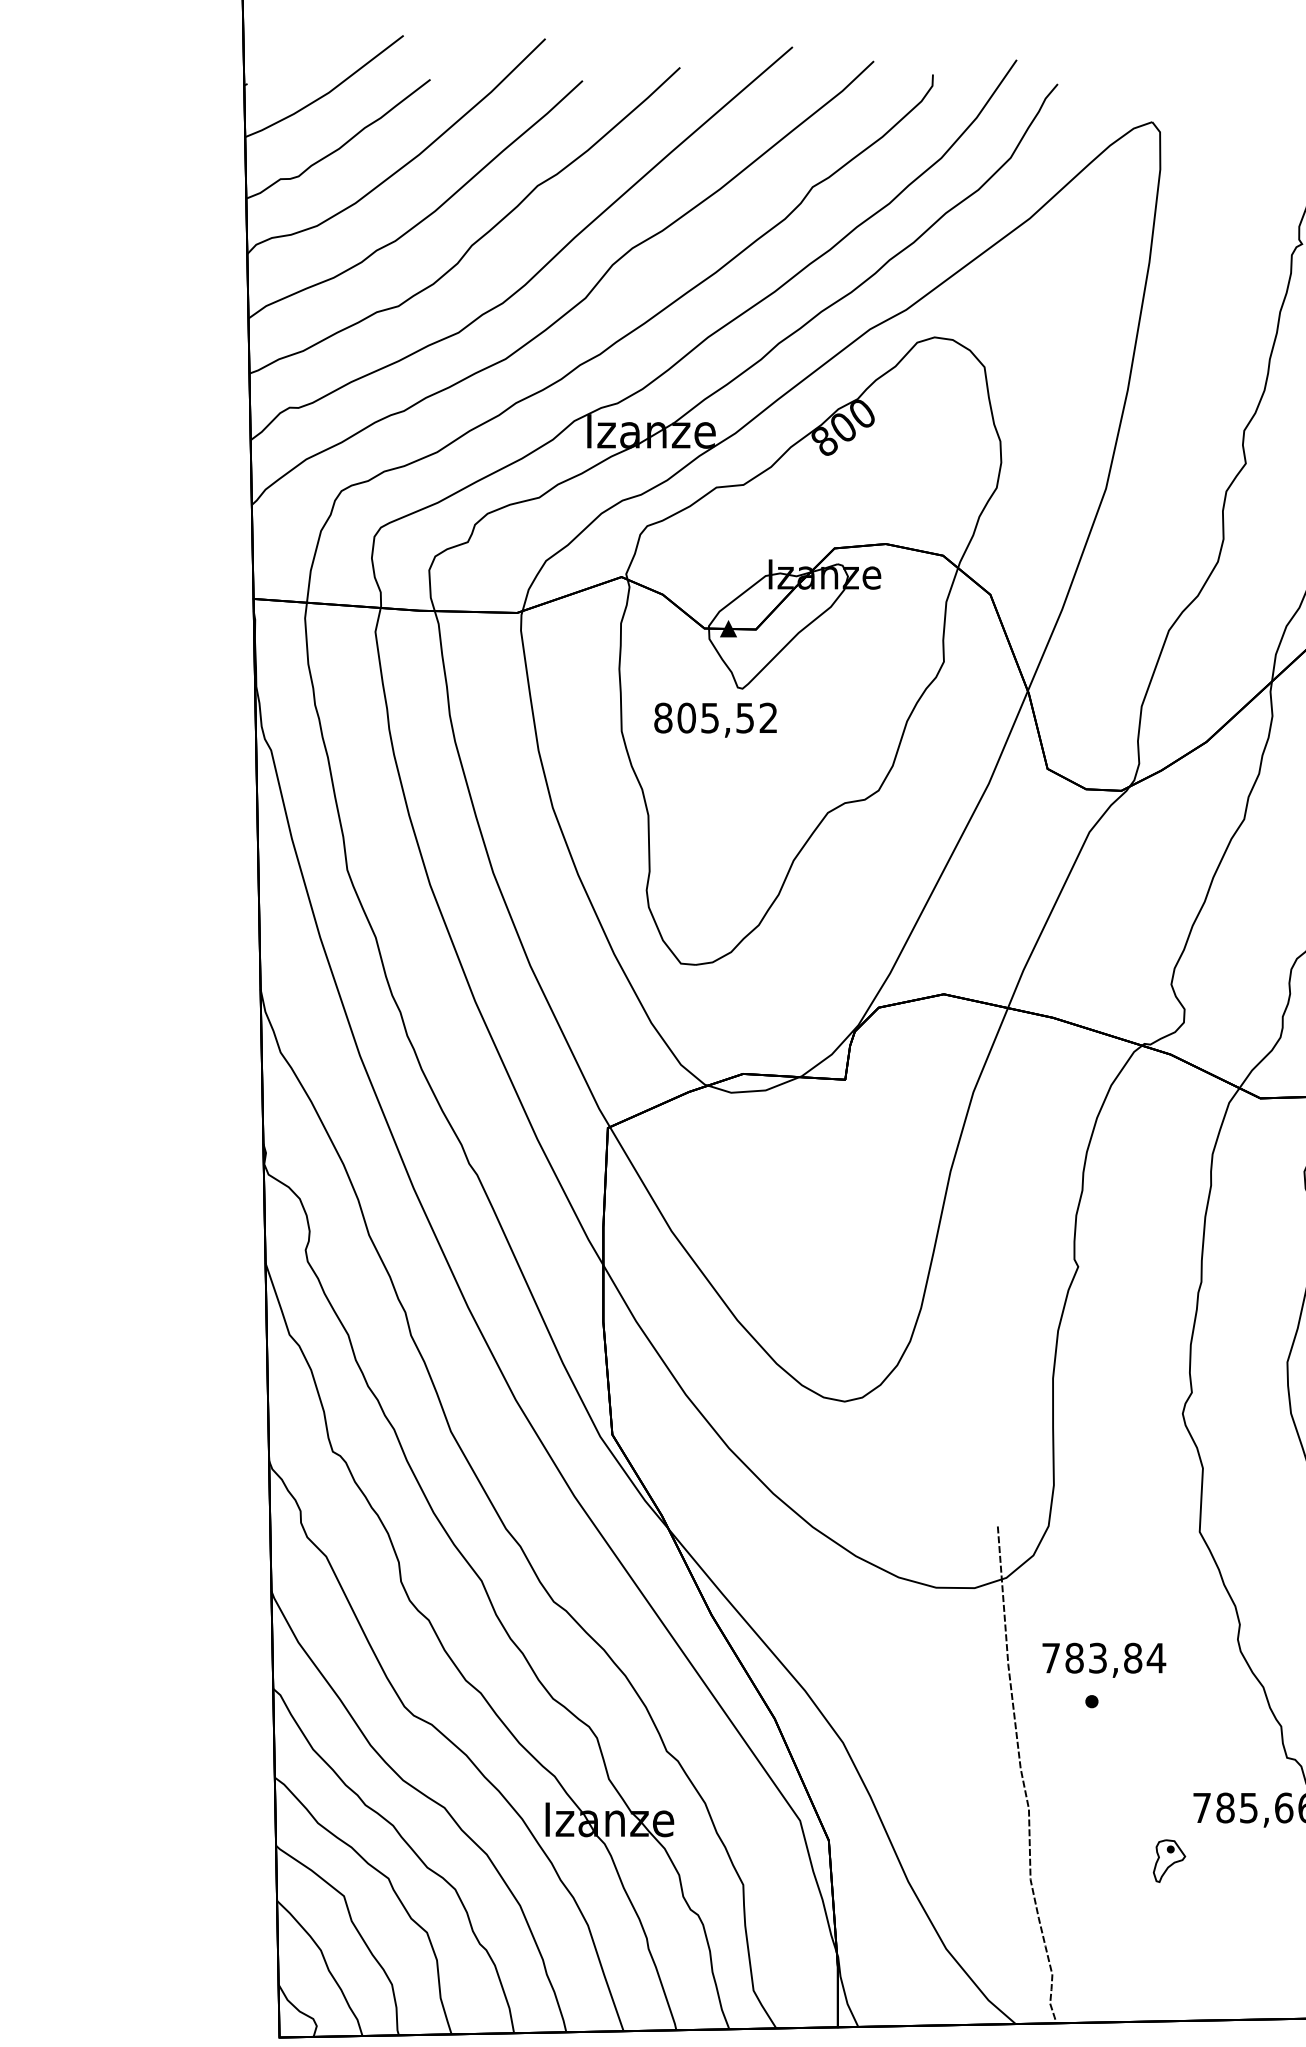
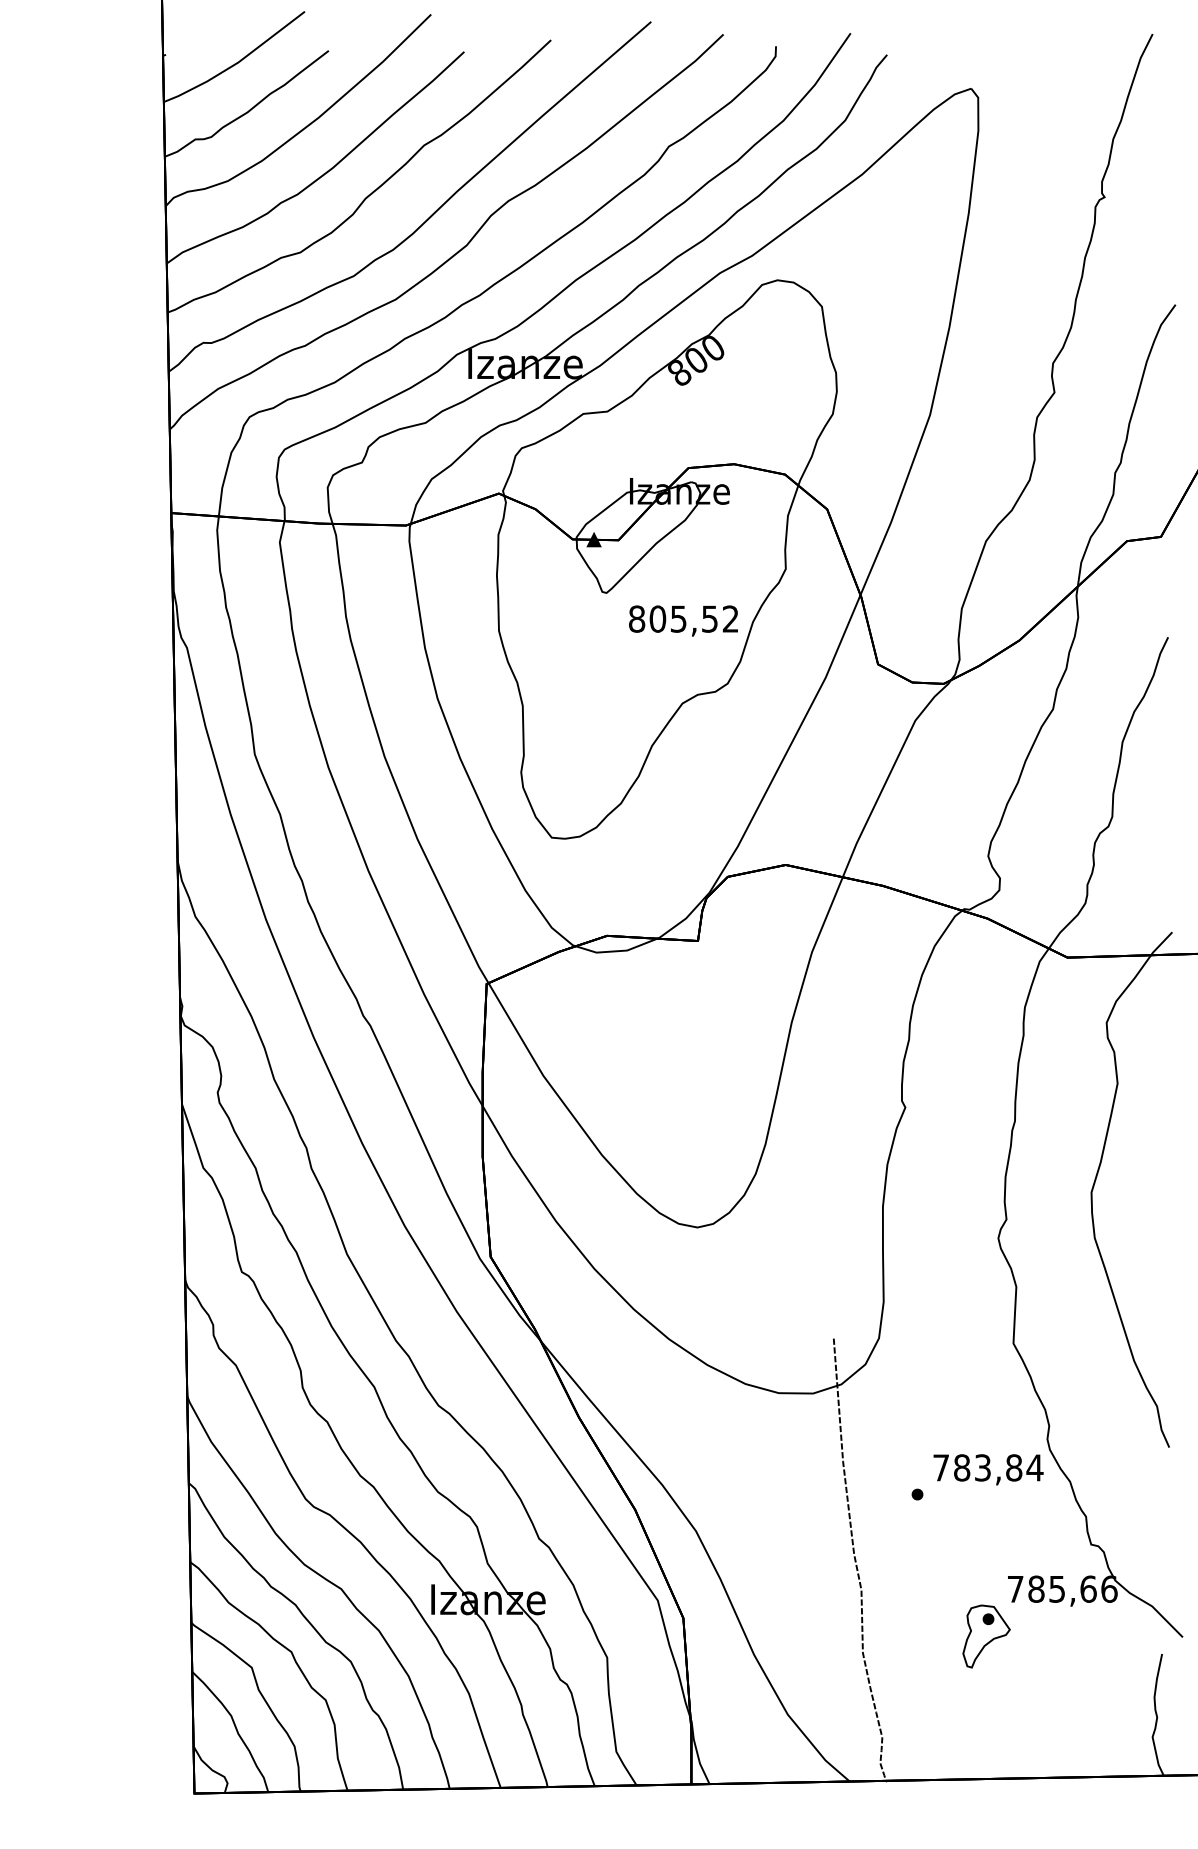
text: (715, 719) -> (683, 620), moved
text: (1104, 1660) -> (988, 1469), moved
part: (1169, 1861) -> (986, 1636), size x1.67

